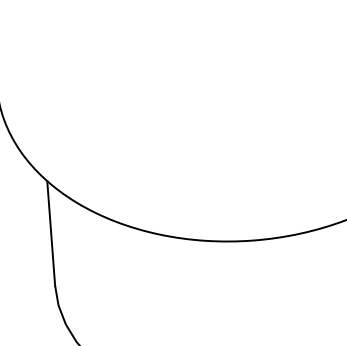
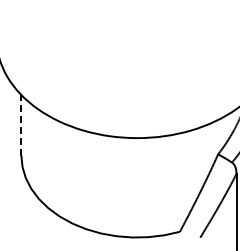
line: (51, 232) -> (21, 124), solid -> dashed

